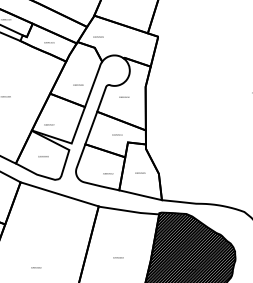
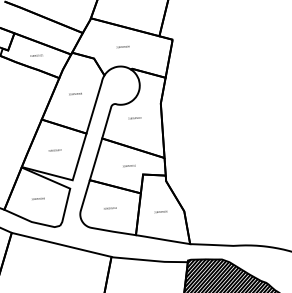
text: (98, 36) -> (123, 46), moved
text: (78, 84) -> (75, 93), moved
text: (49, 124) -> (55, 149), moved
text: (108, 173) -> (110, 208), moved

